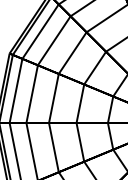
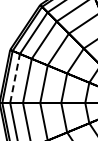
line: (16, 91) -> (15, 78), solid -> dashed

